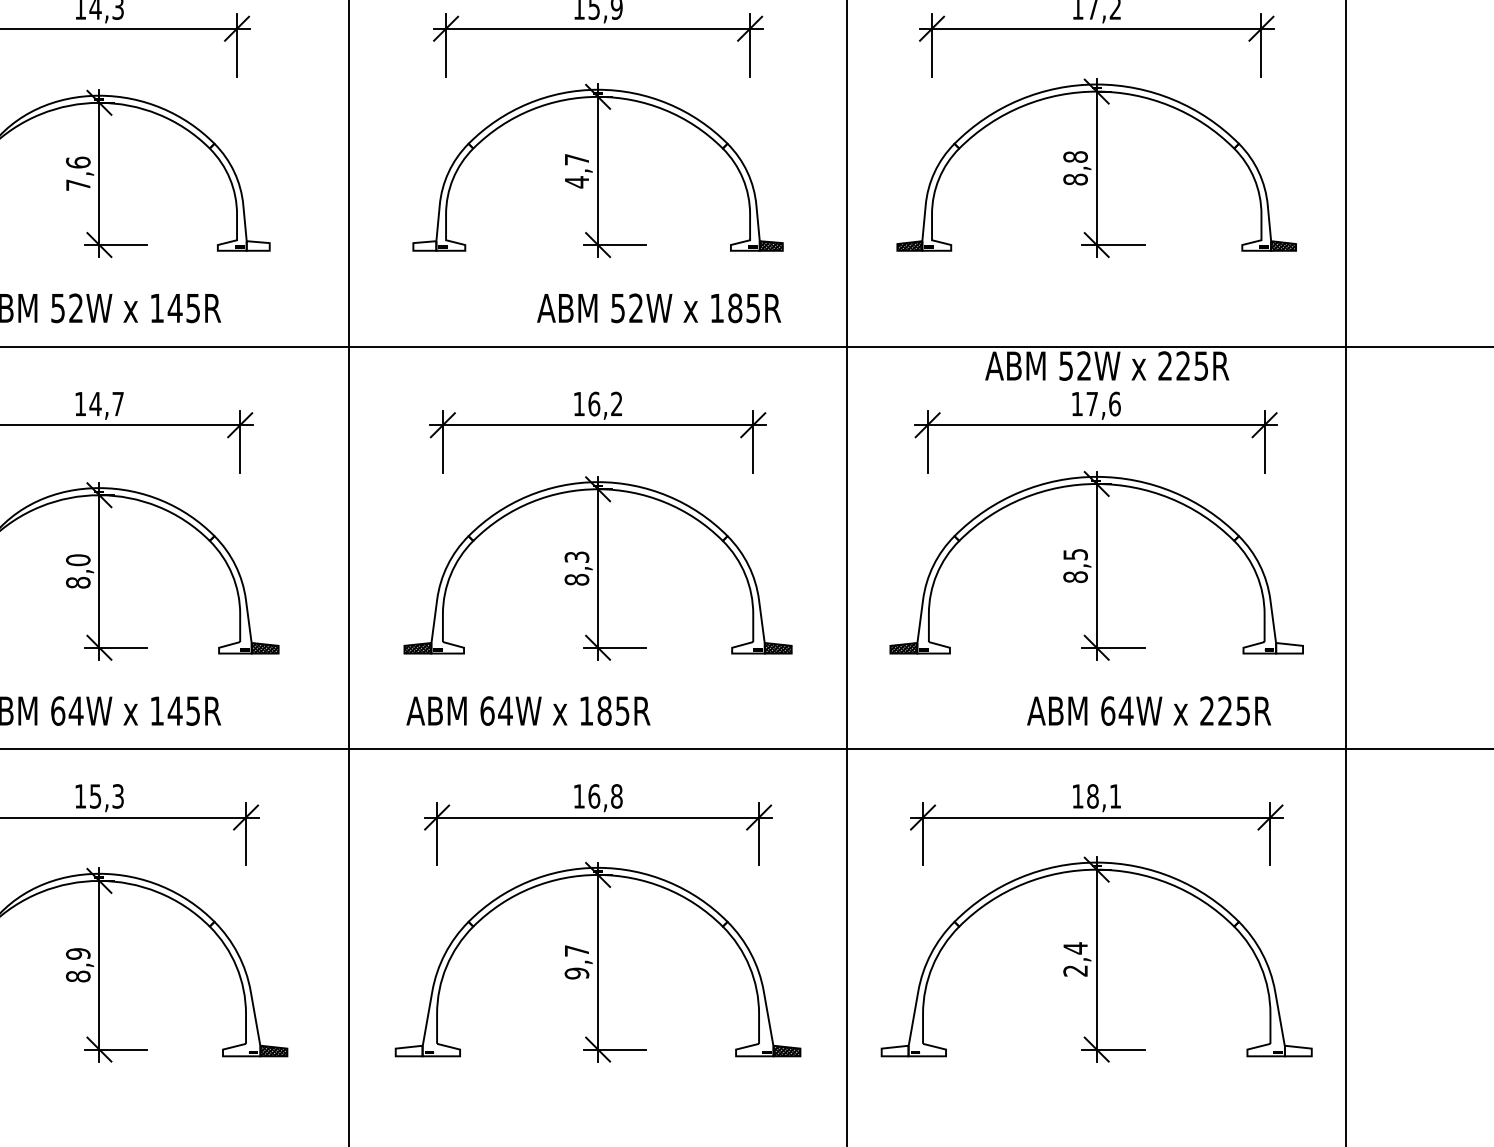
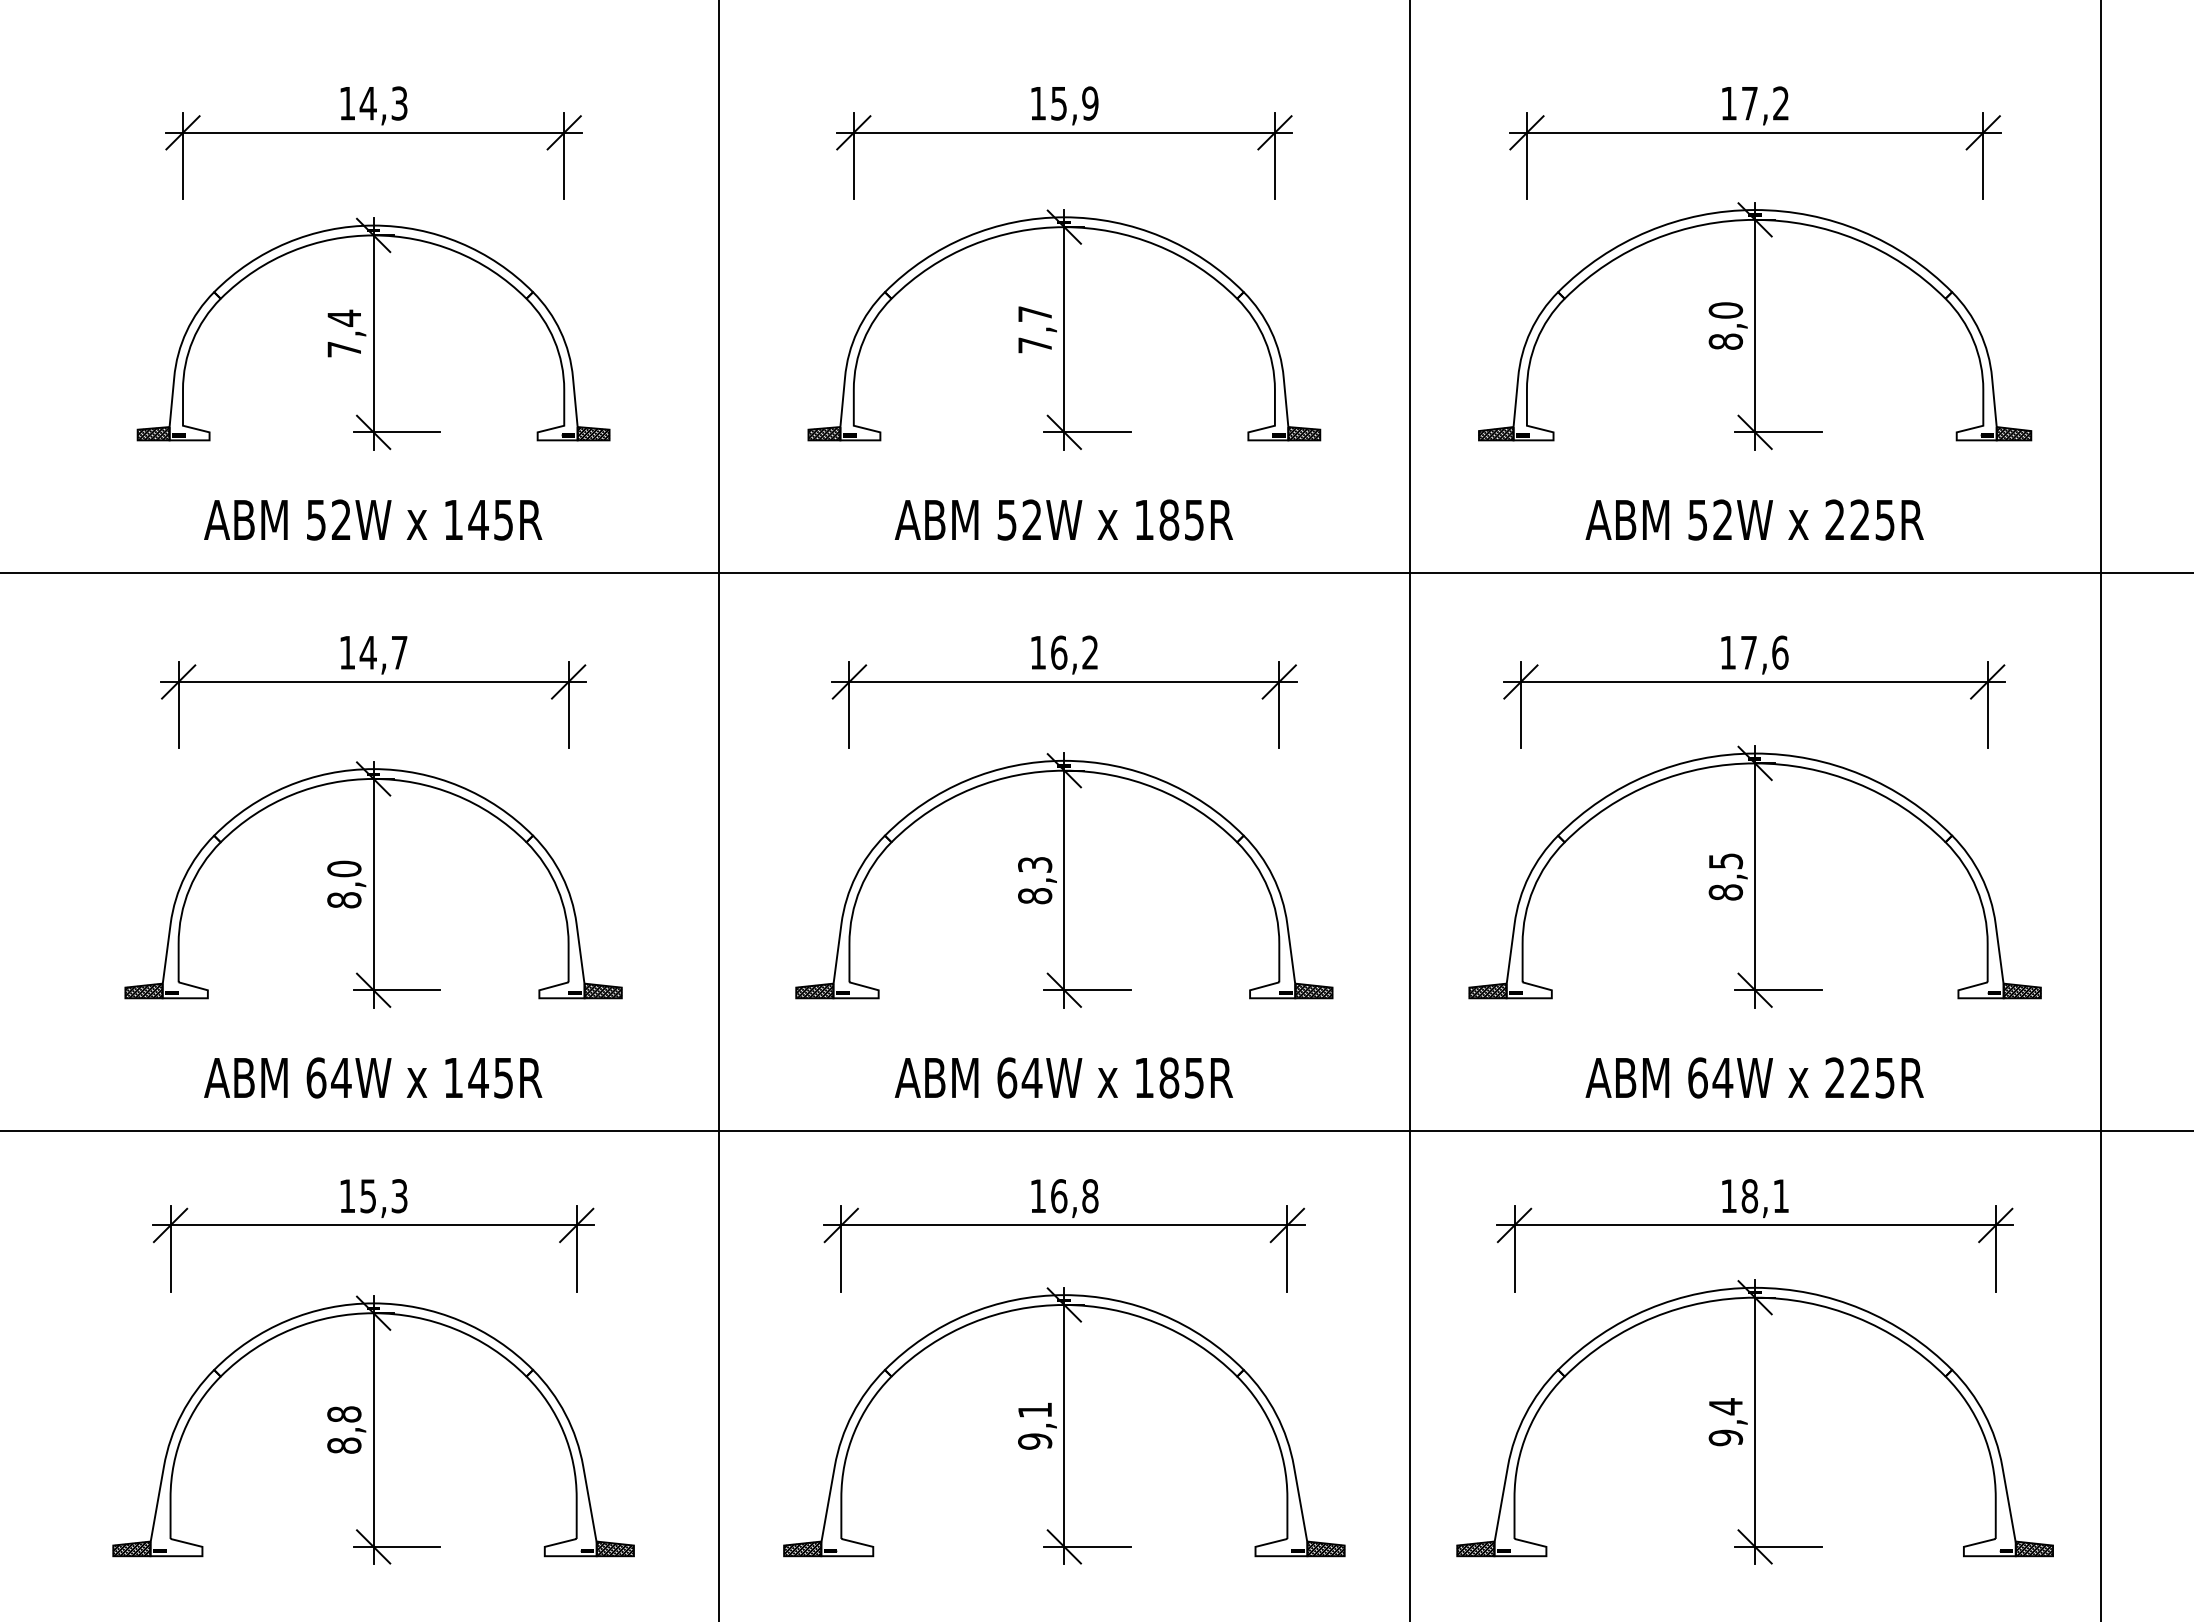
text: (1075, 157) -> (1725, 310), 8,8 -> 8,0
text: (78, 162) -> (344, 317), 7,6 -> 7,4
text: (576, 182) -> (1034, 345), 4,7 -> 7,7
hatch: (258, 245) -> (593, 433), added
hatch: (424, 245) -> (824, 433), added
text: (658, 307) -> (1063, 519), moved
text: (1107, 365) -> (1754, 519), moved
hatch: (1289, 647) -> (2021, 990), added
text: (528, 710) -> (1063, 1077), moved
text: (1148, 710) -> (1754, 1077), moved
text: (576, 950) -> (1034, 1409), 9,7 -> 9,1
text: (78, 954) -> (344, 1414), 8,9 -> 8,8
text: (1075, 970) -> (1725, 1437), 2,4 -> 9,4
hatch: (409, 1050) -> (802, 1548), added
hatch: (1298, 1050) -> (2034, 1548), added
hatch: (894, 1051) -> (1475, 1549), added

